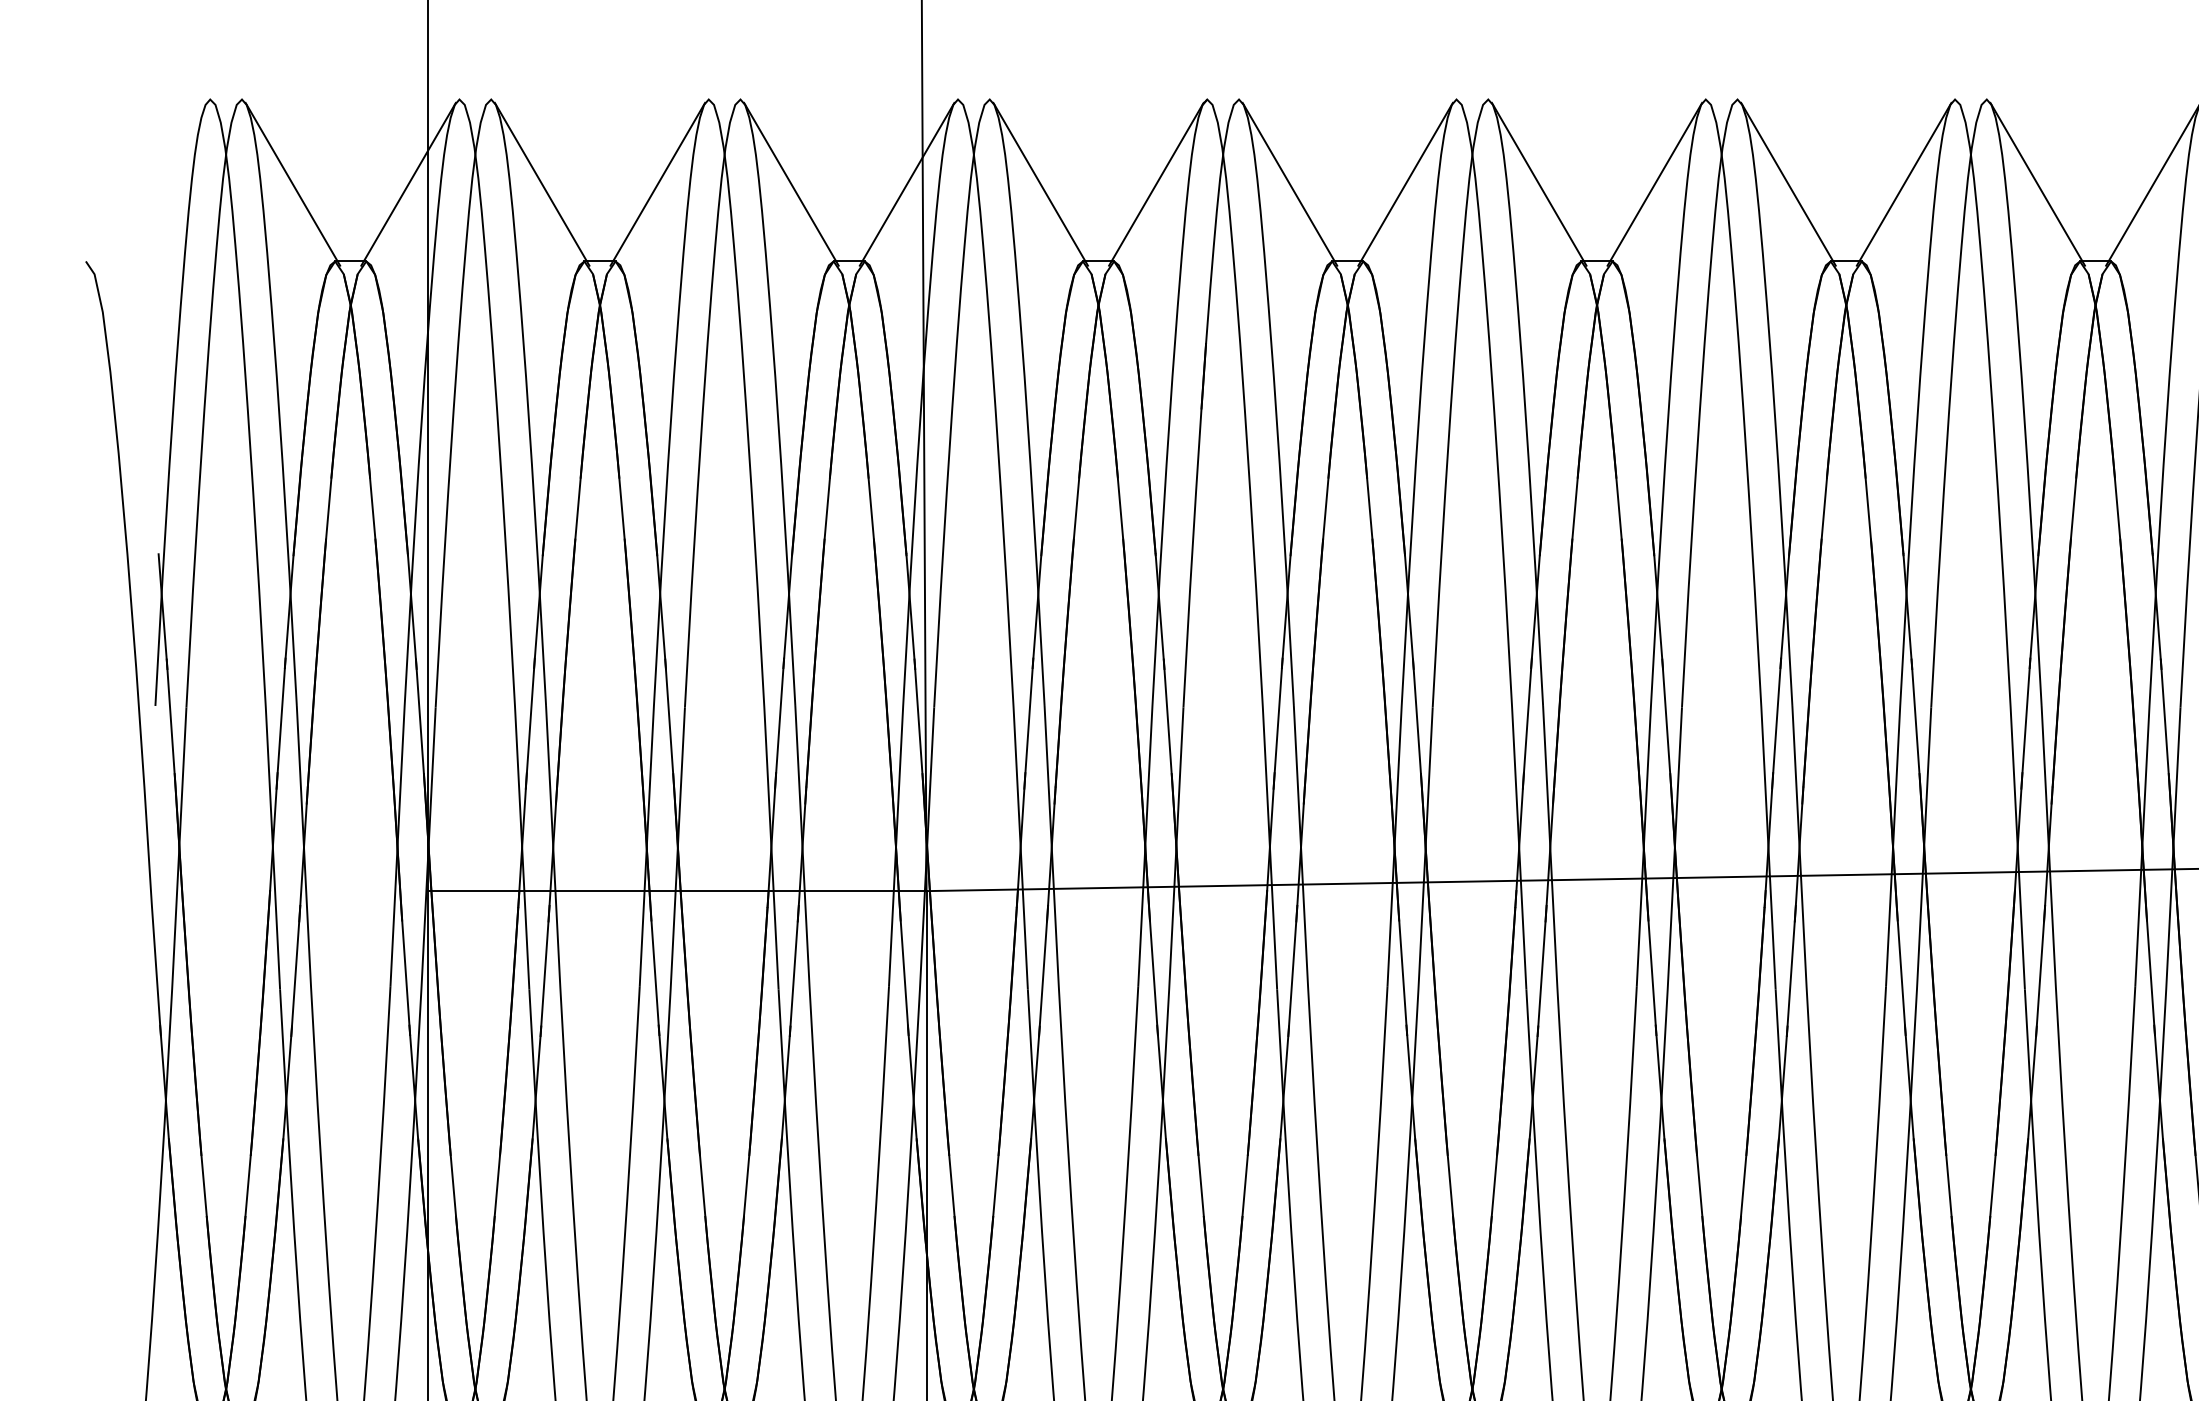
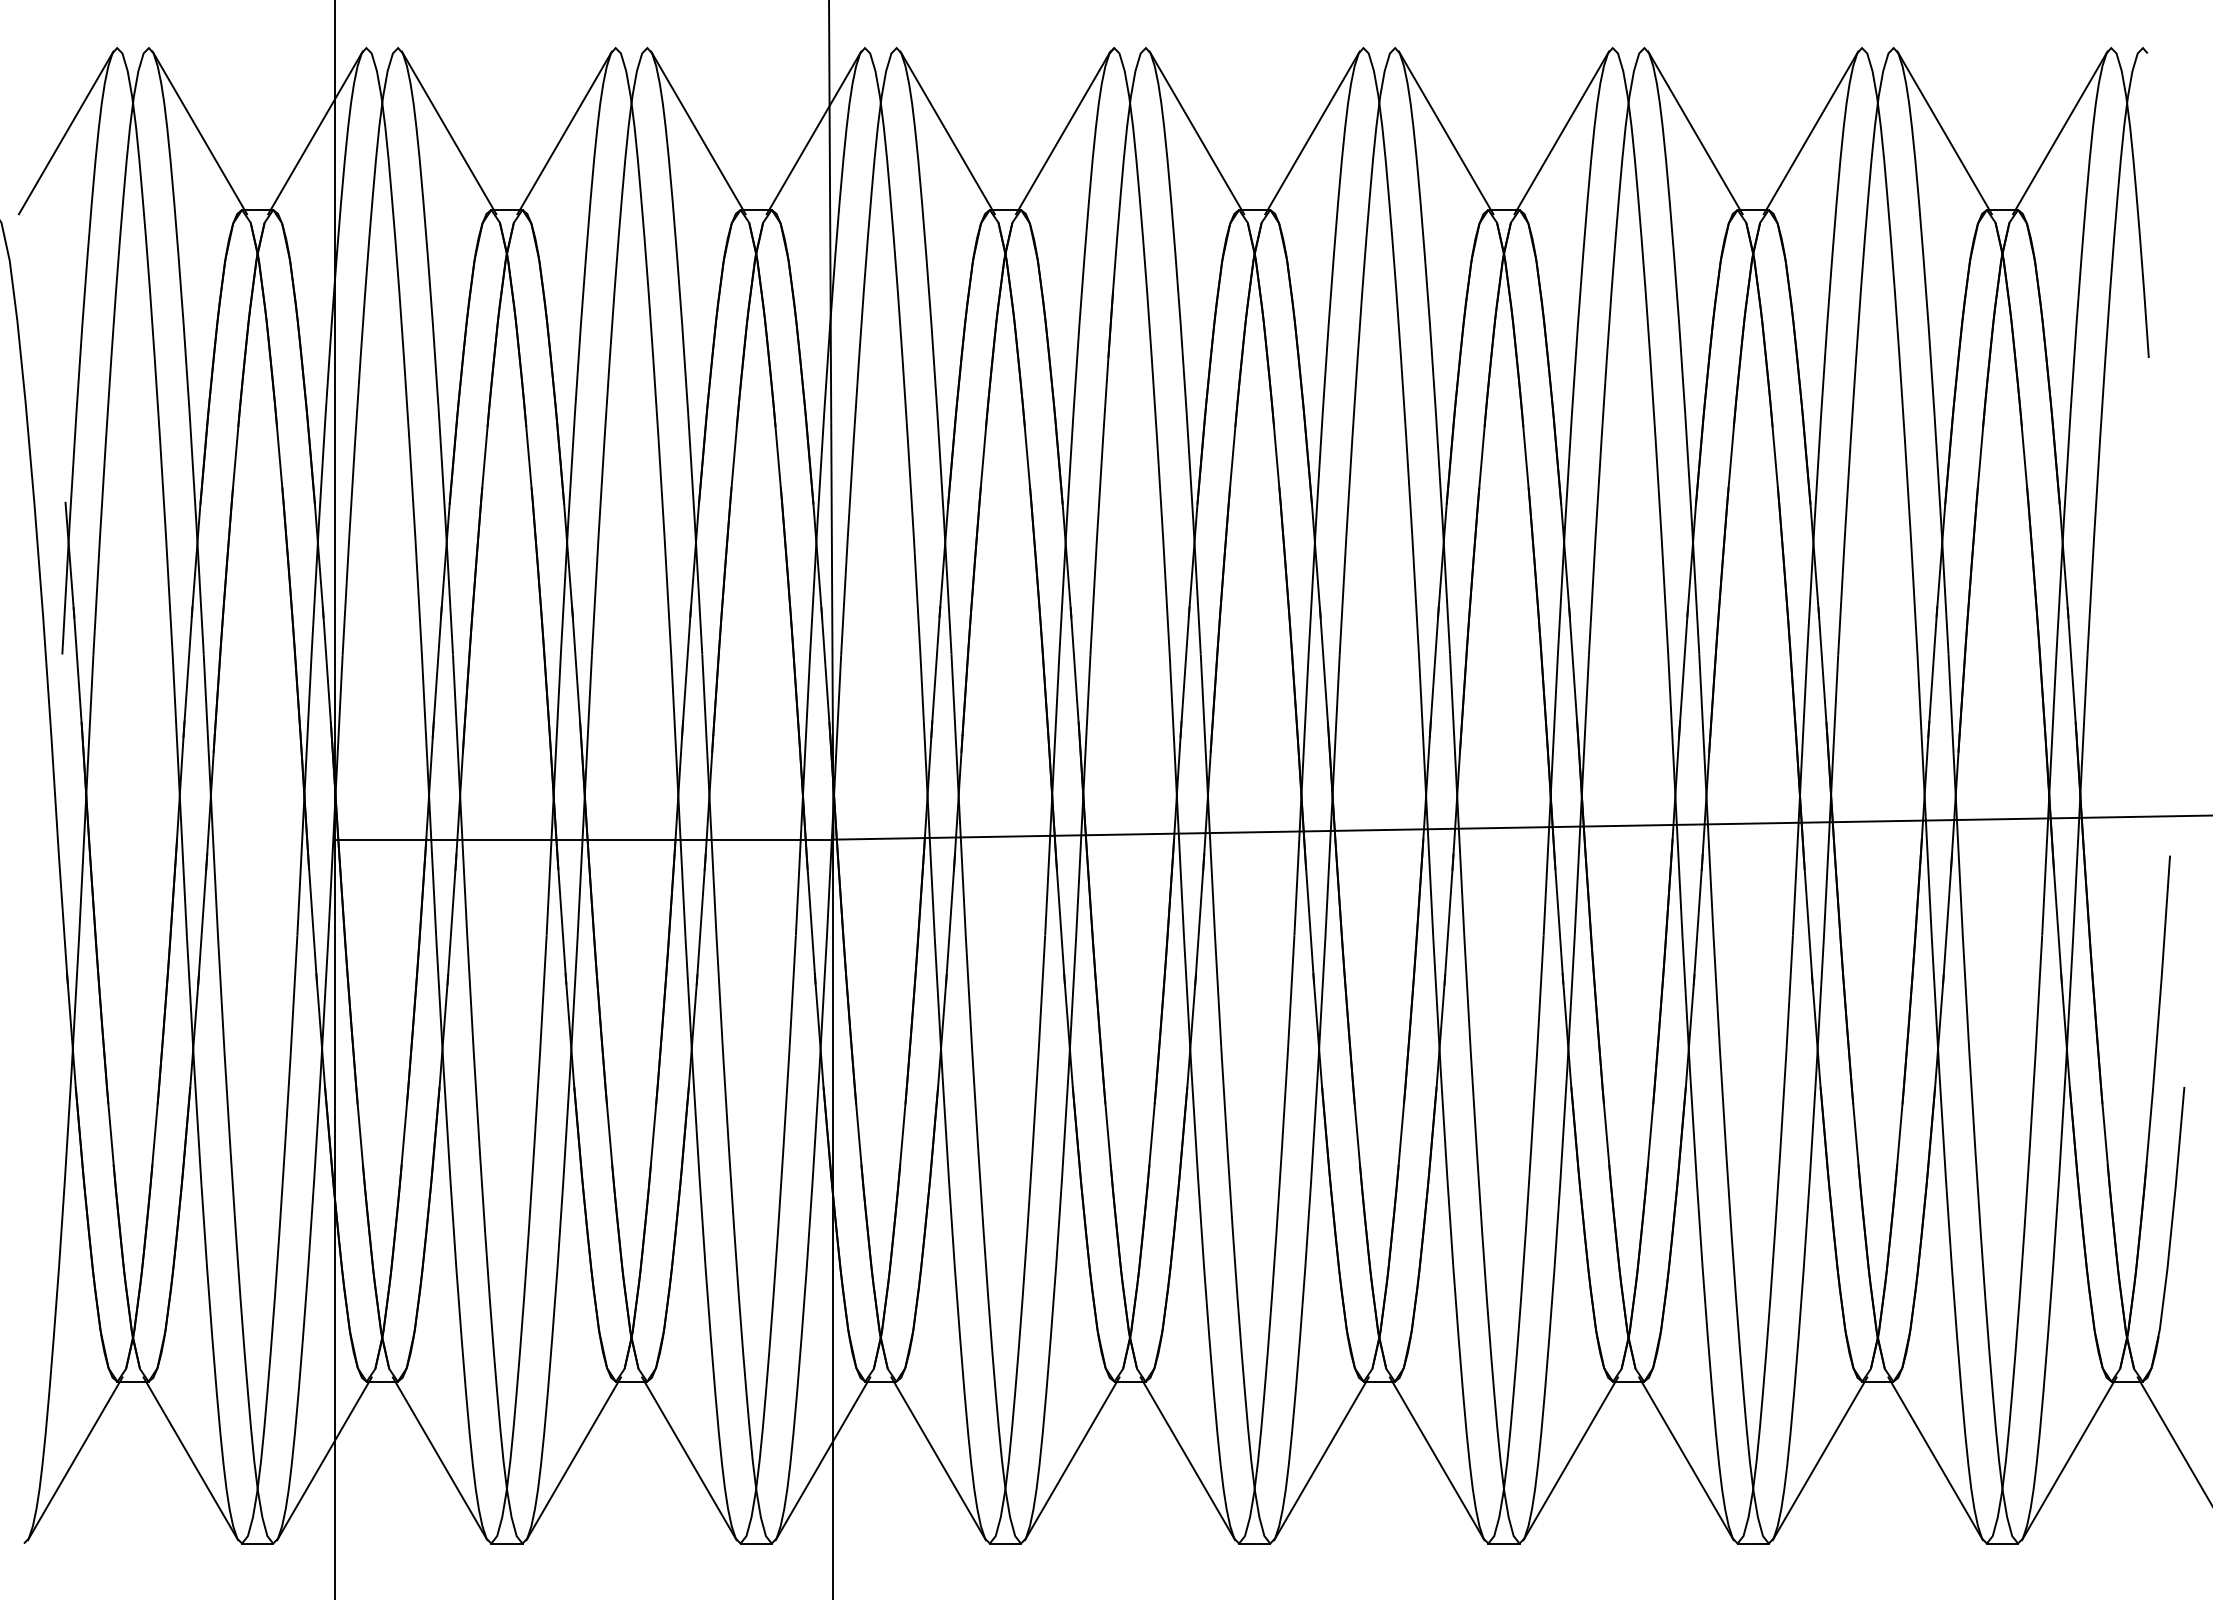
line: (158, 183) -> (65, 132), added

